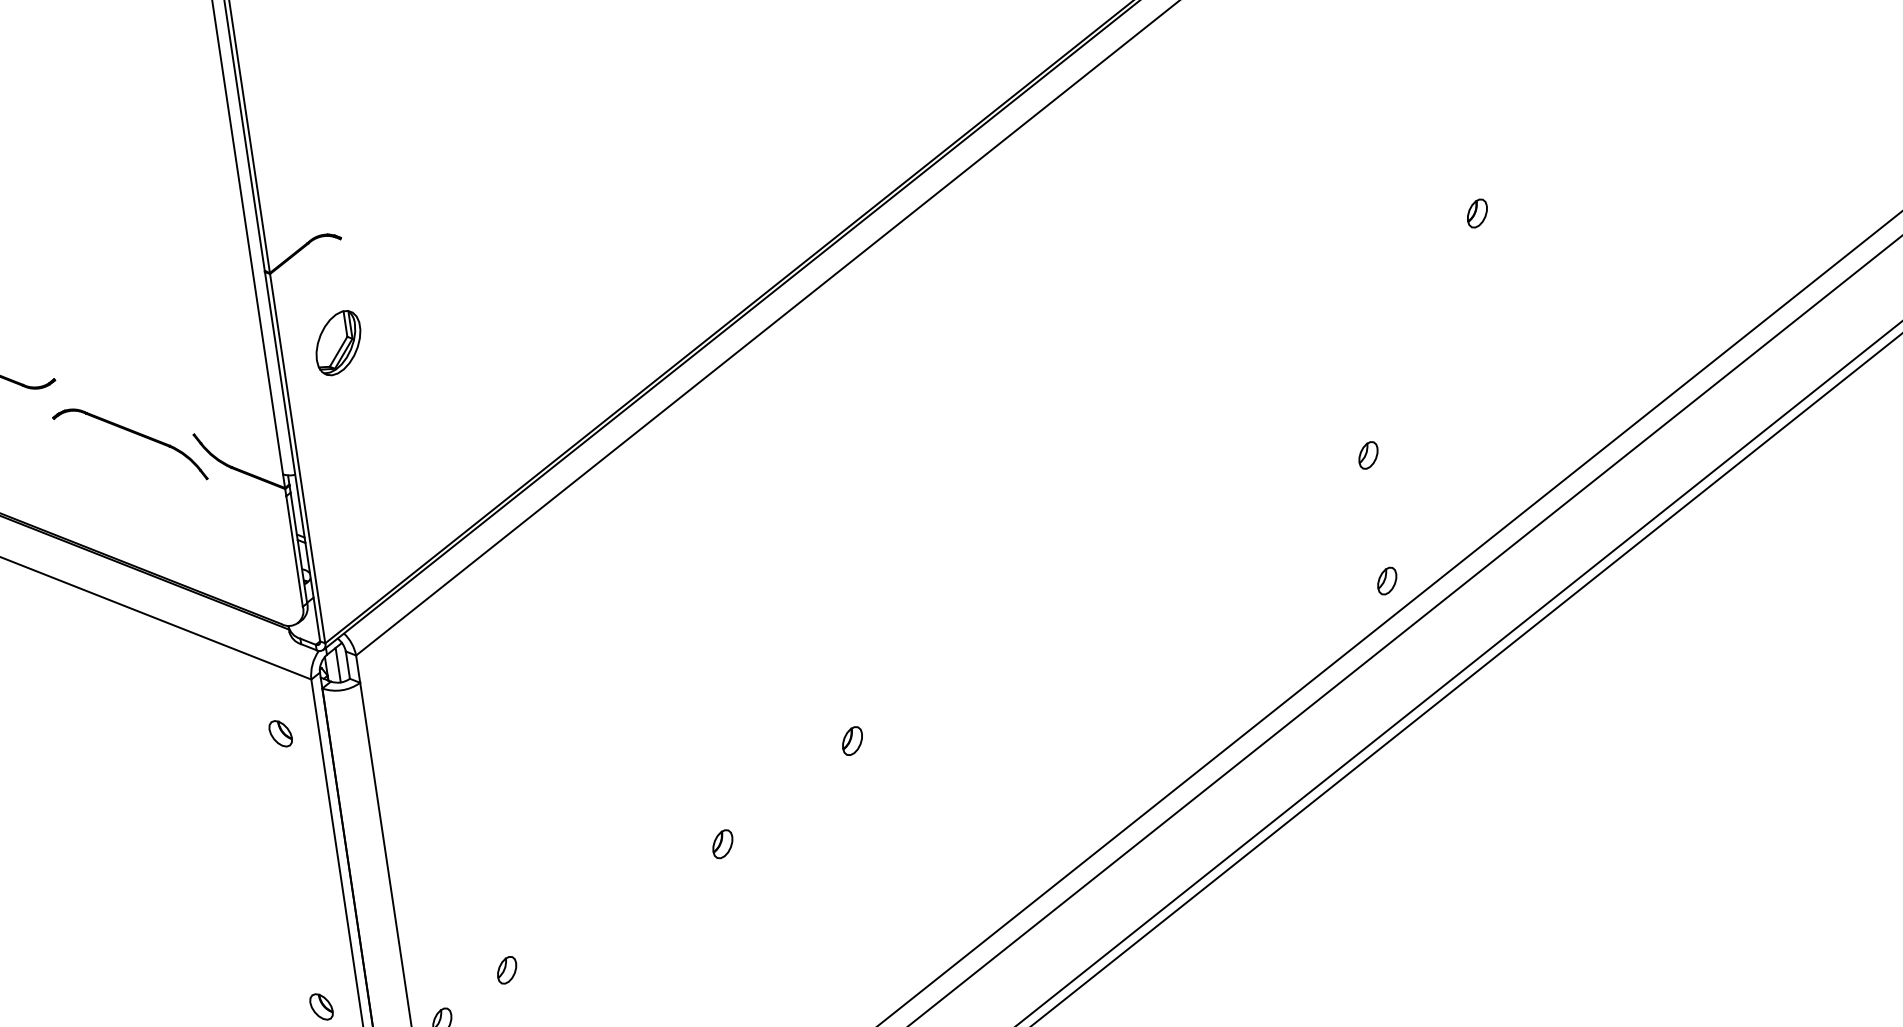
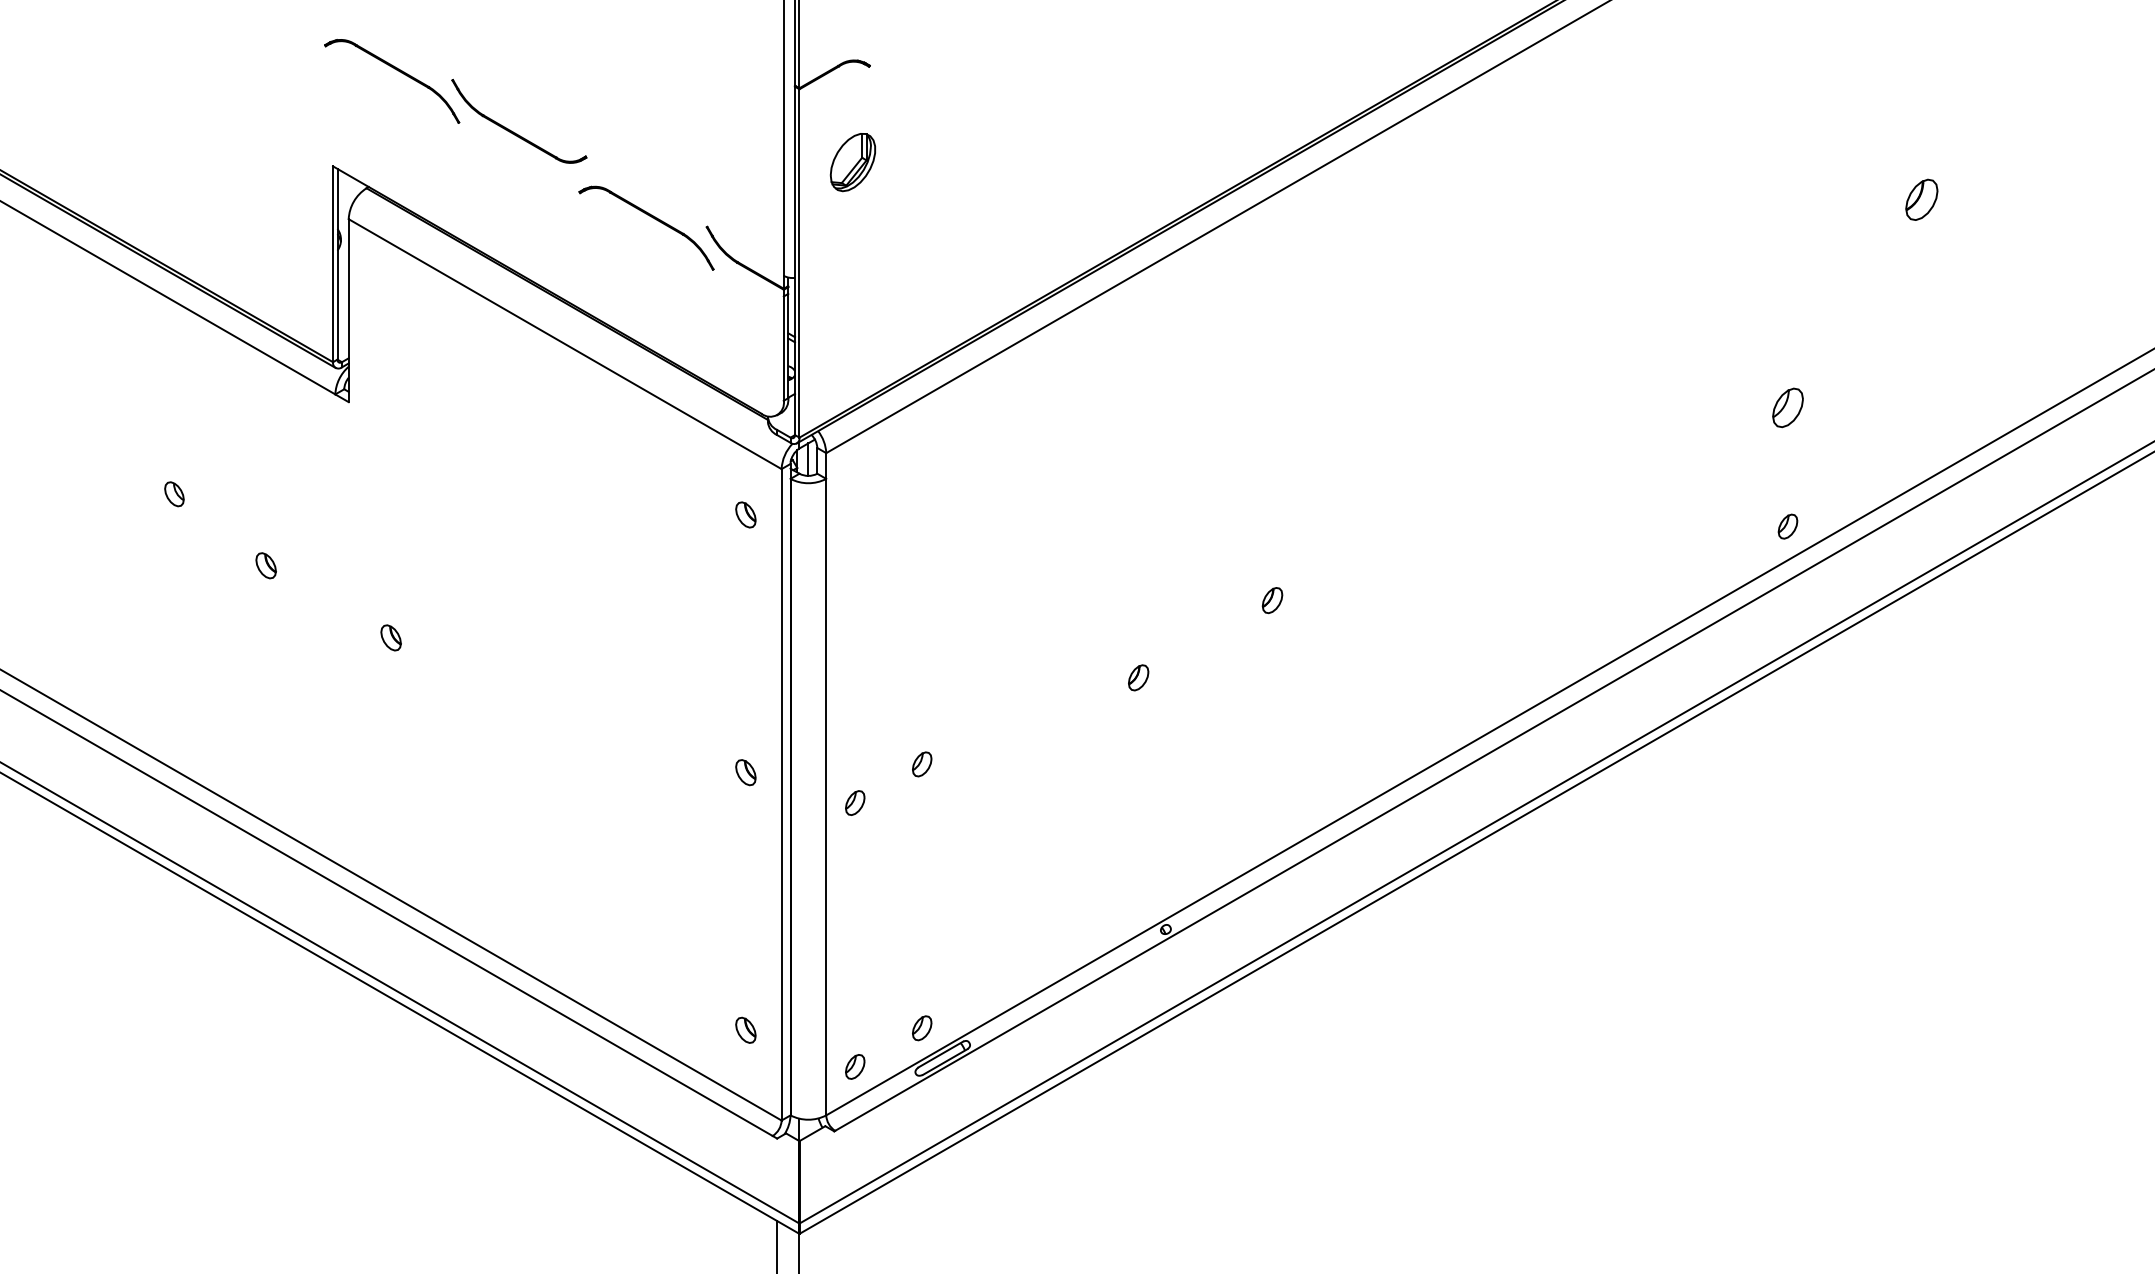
part: (1476, 213) -> (1921, 199), size x1.6
part: (1367, 455) -> (1787, 408), size x1.6

